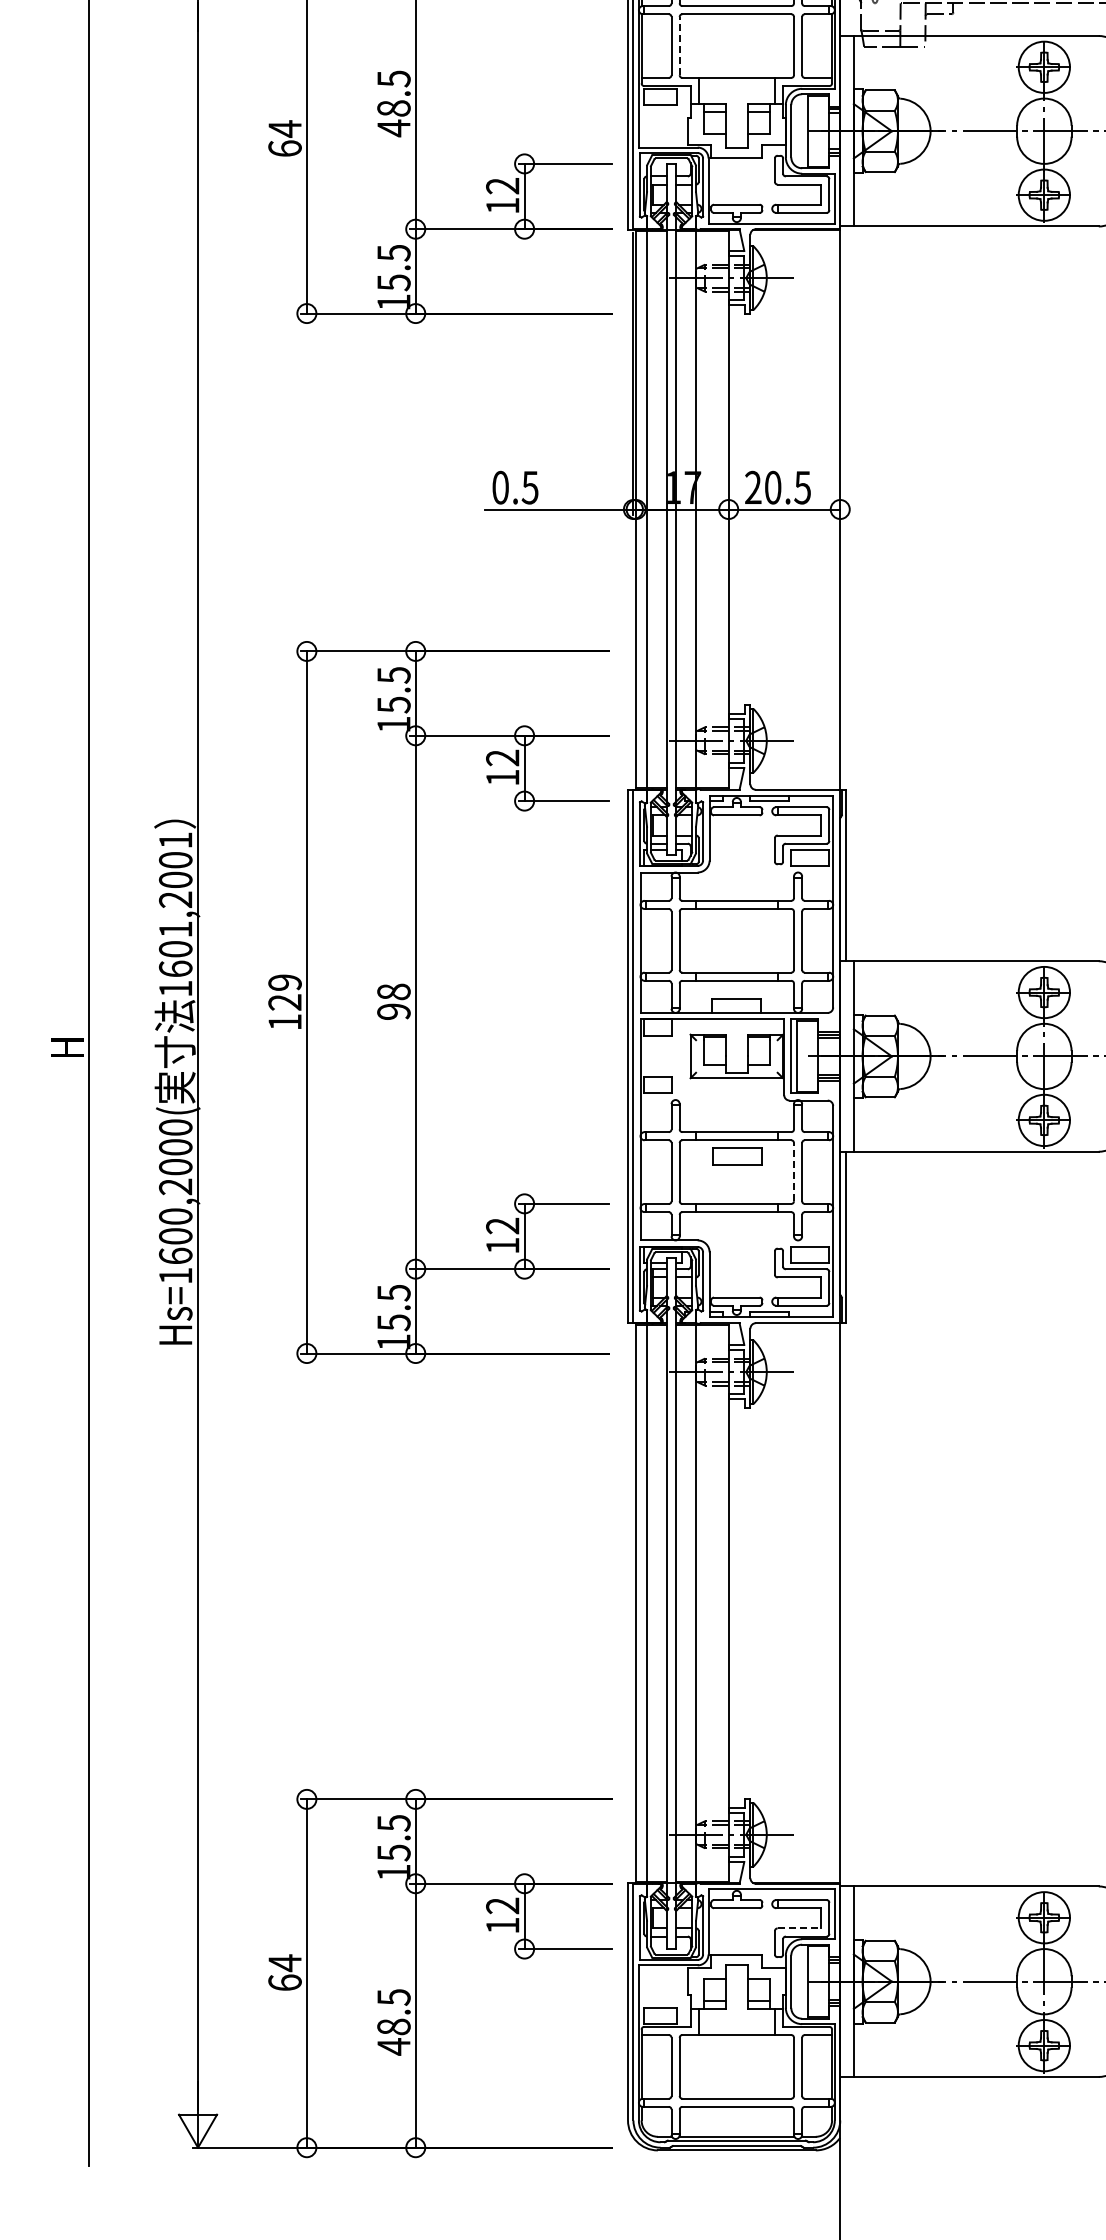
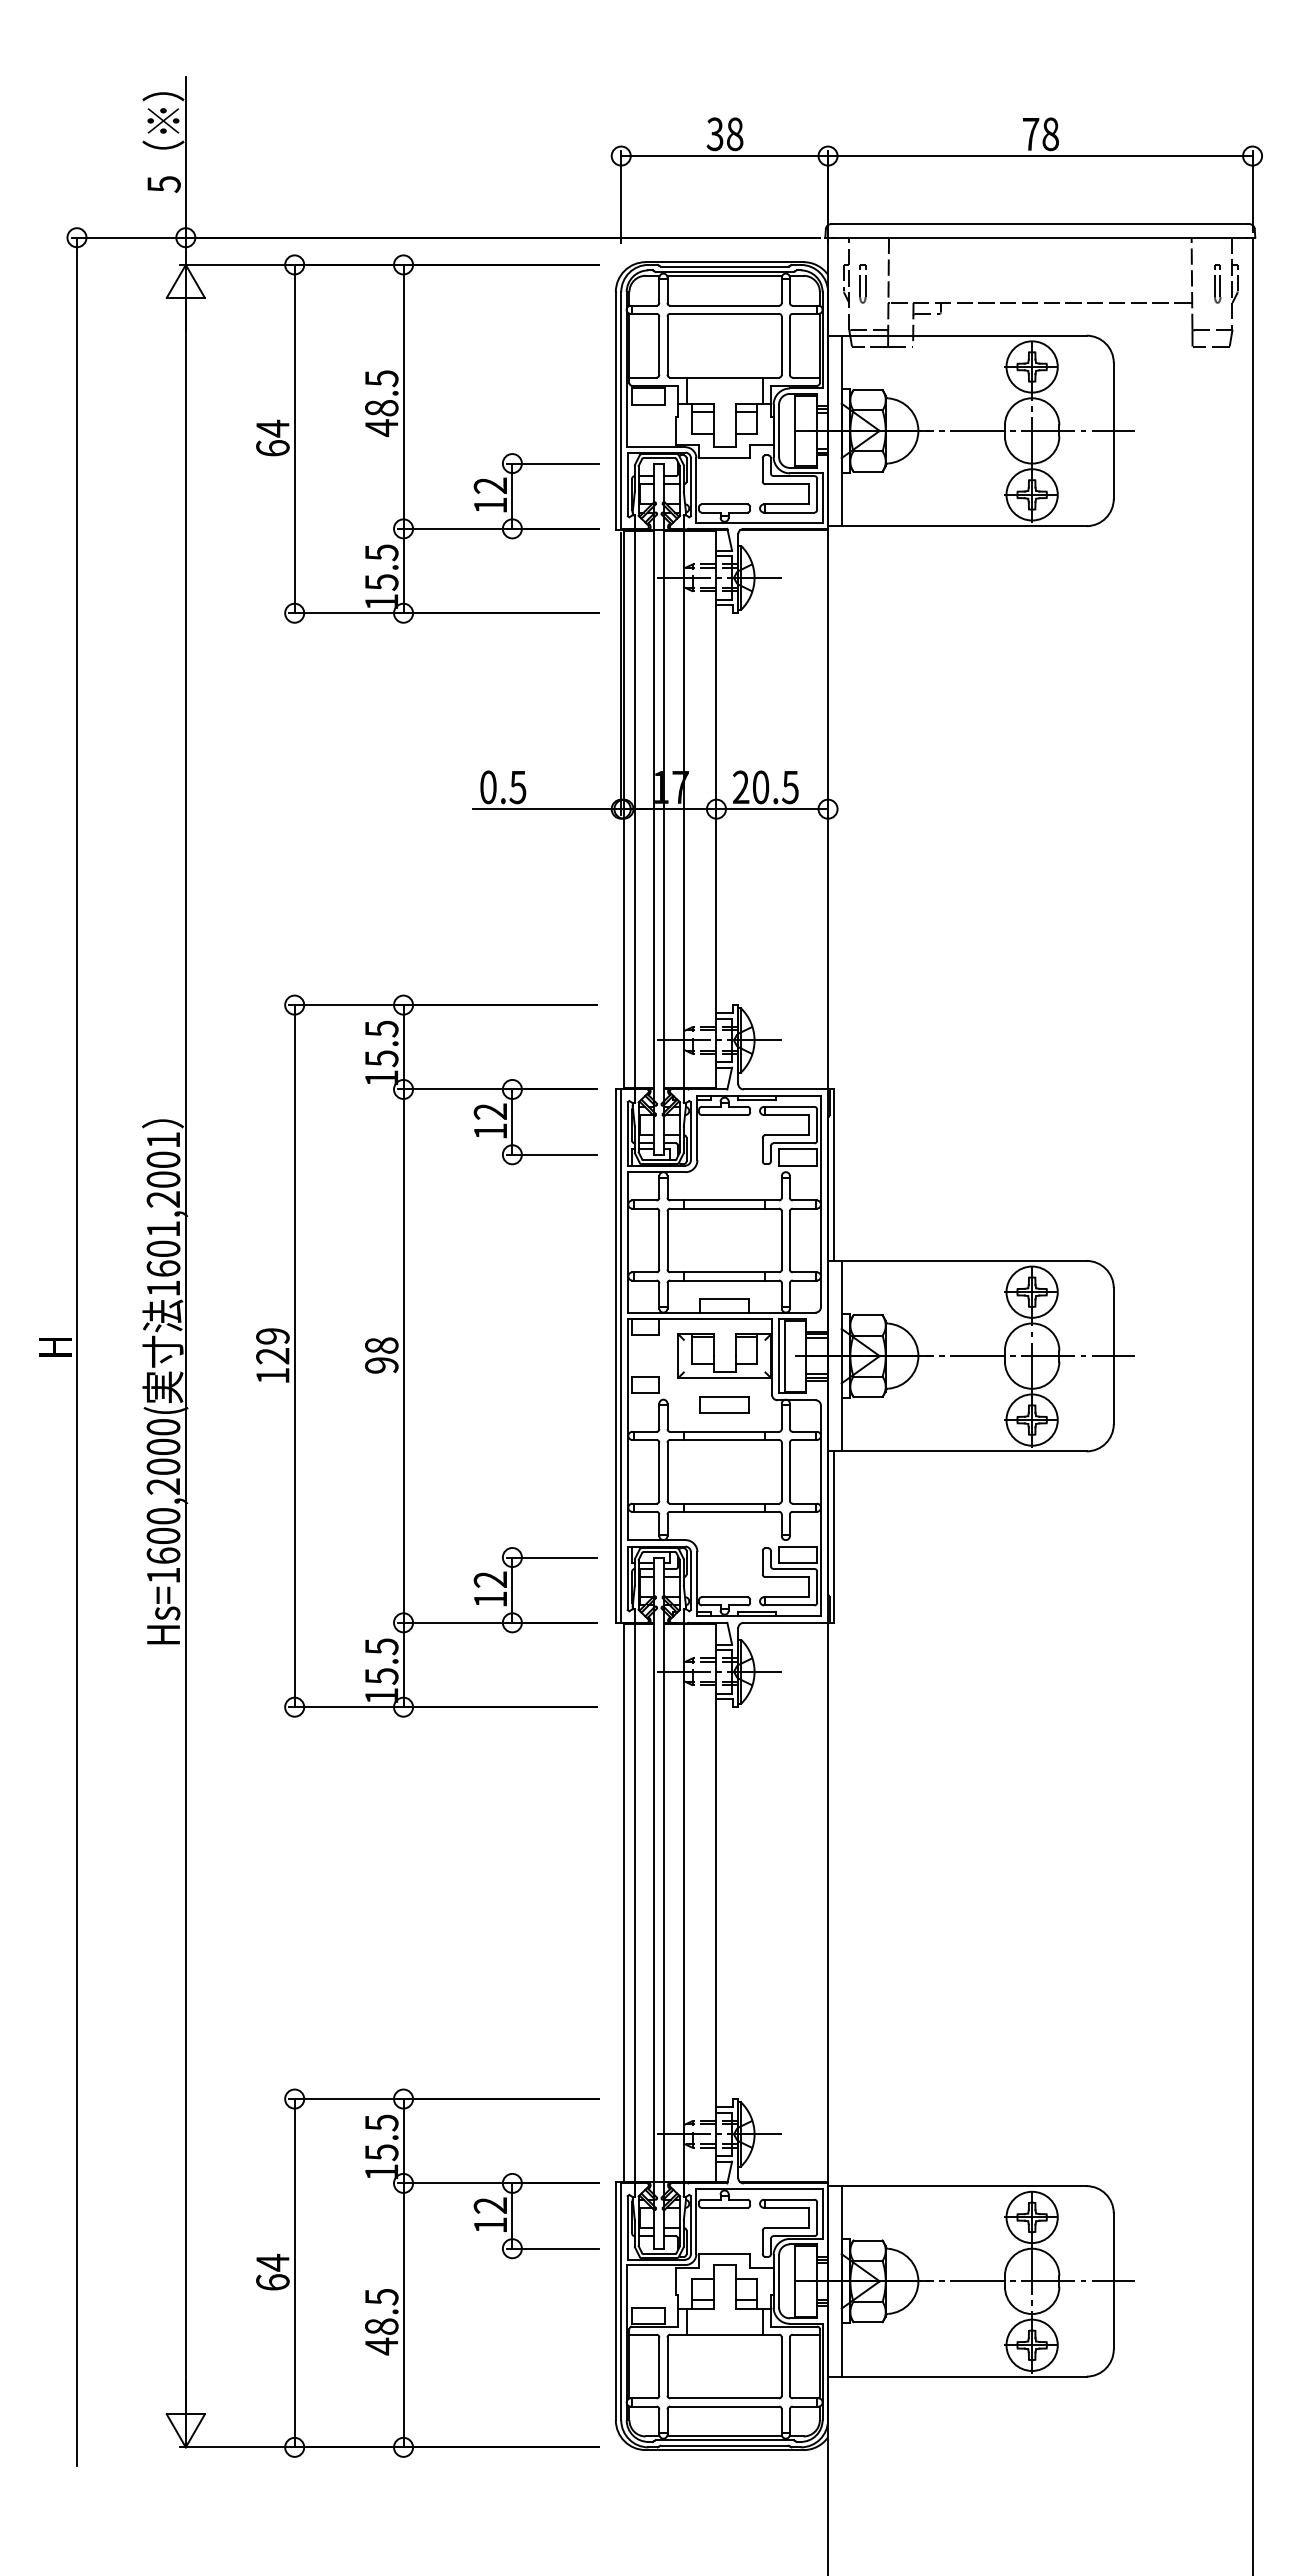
line: (679, 45) -> (667, 345), dashed -> solid
part: (416, 1001) -> (404, 1355), moved
part: (737, 1155) -> (724, 1404), moved
line: (793, 1171) -> (781, 1471), dashed -> solid
line: (799, 1928) -> (787, 2228), dashed -> solid

